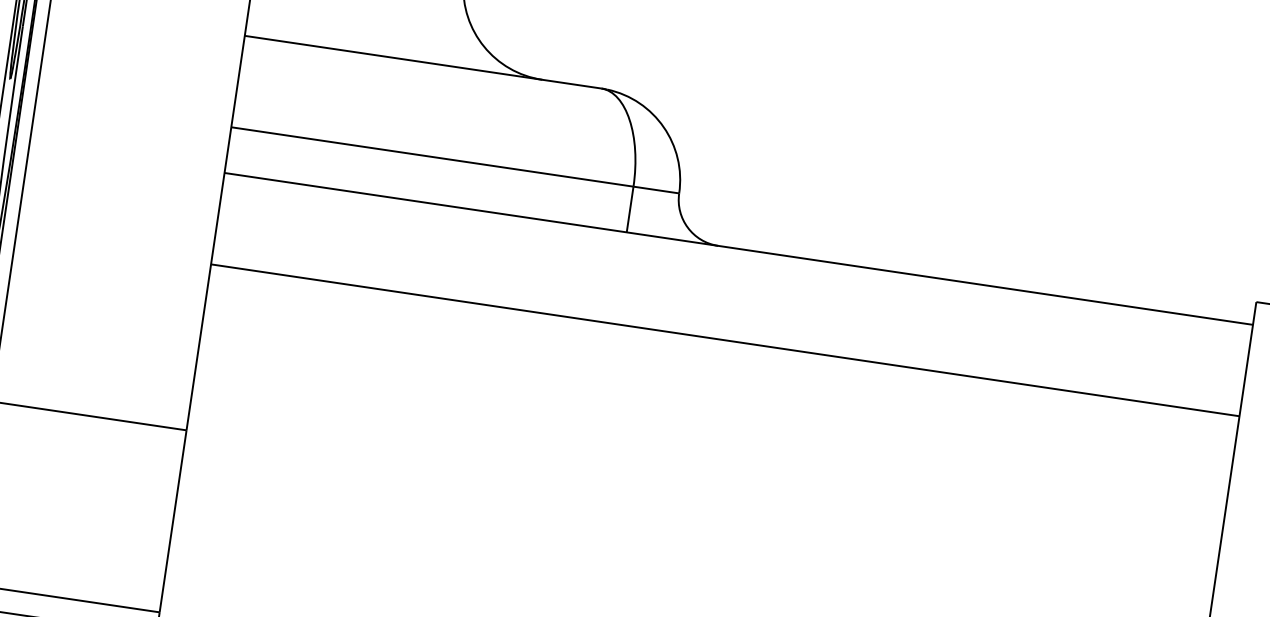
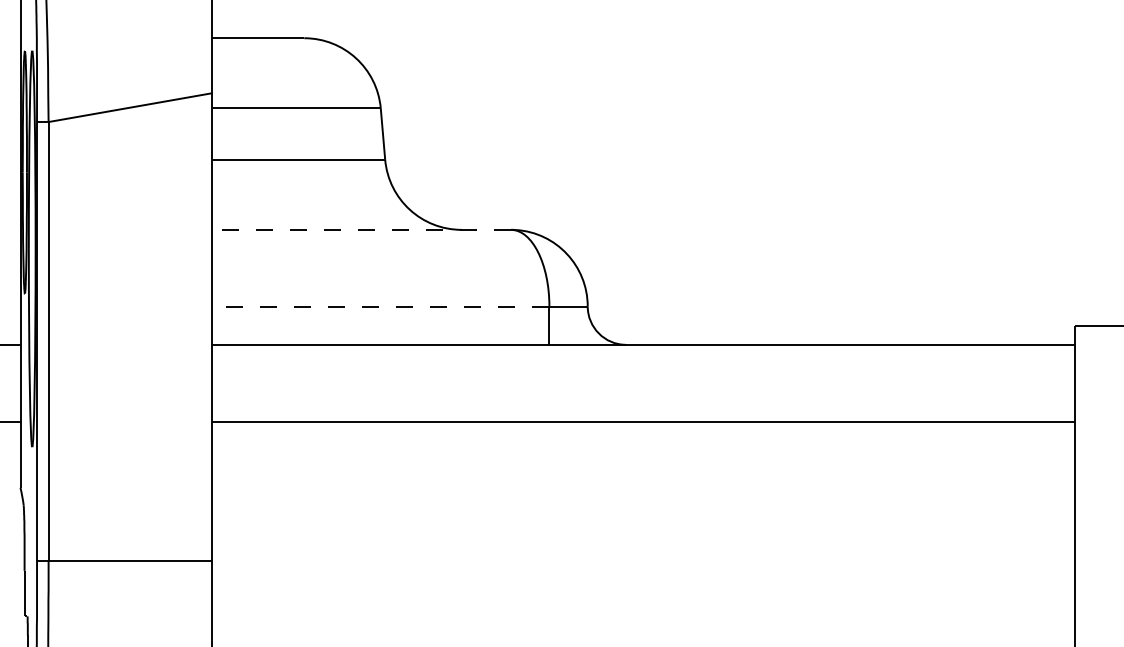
line: (422, 61) -> (361, 229), solid -> dashed
line: (432, 156) -> (380, 306), solid -> dashed

